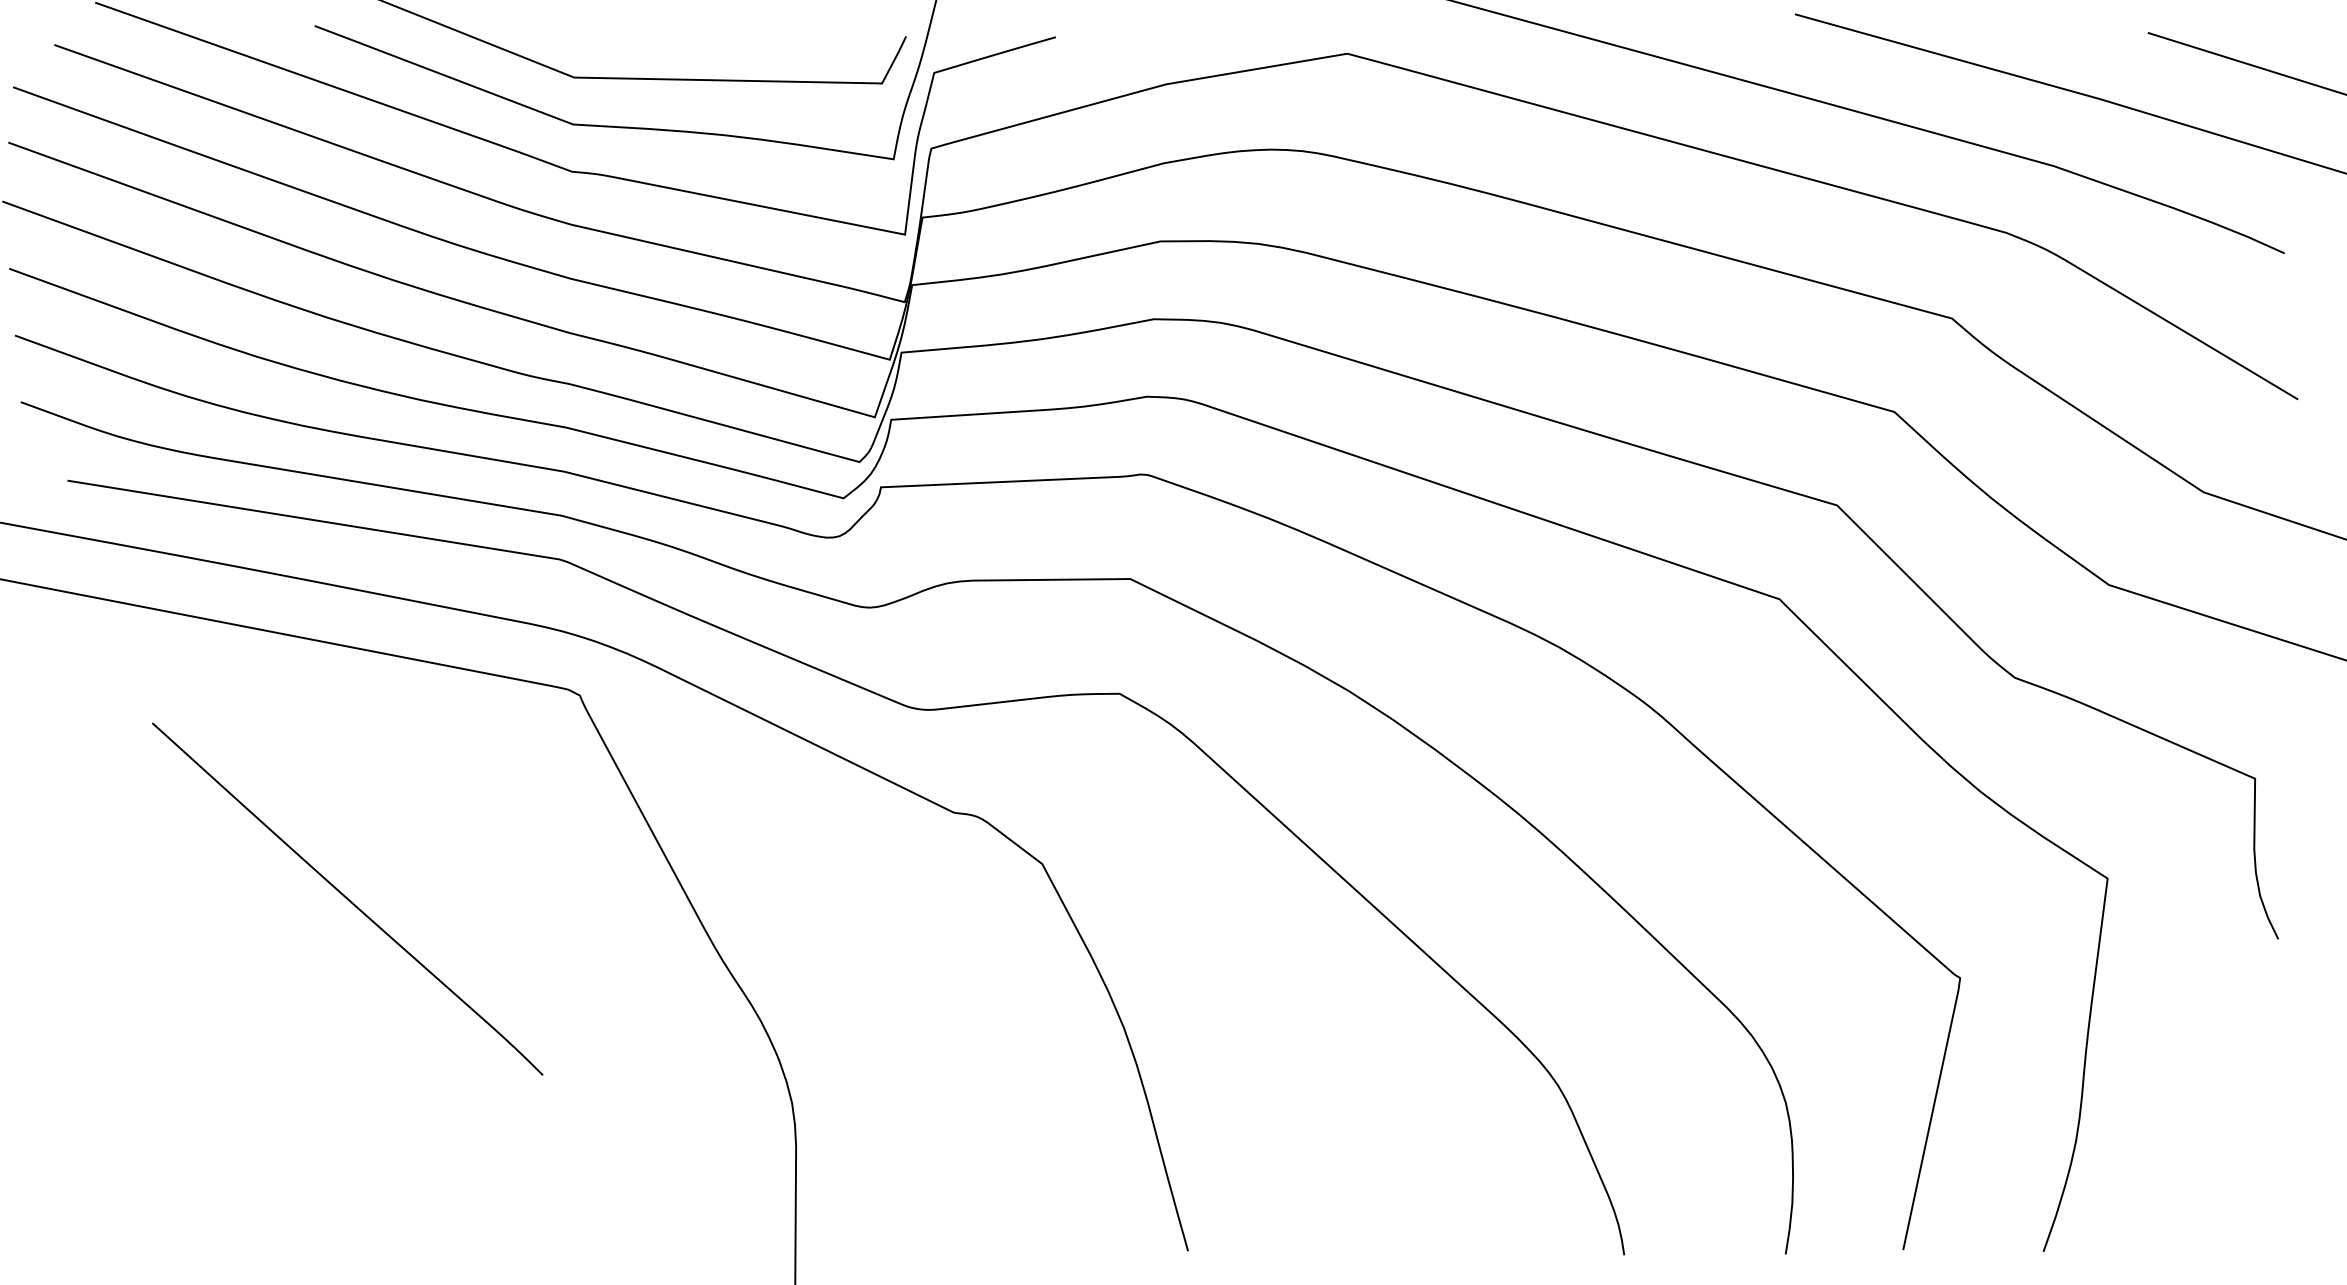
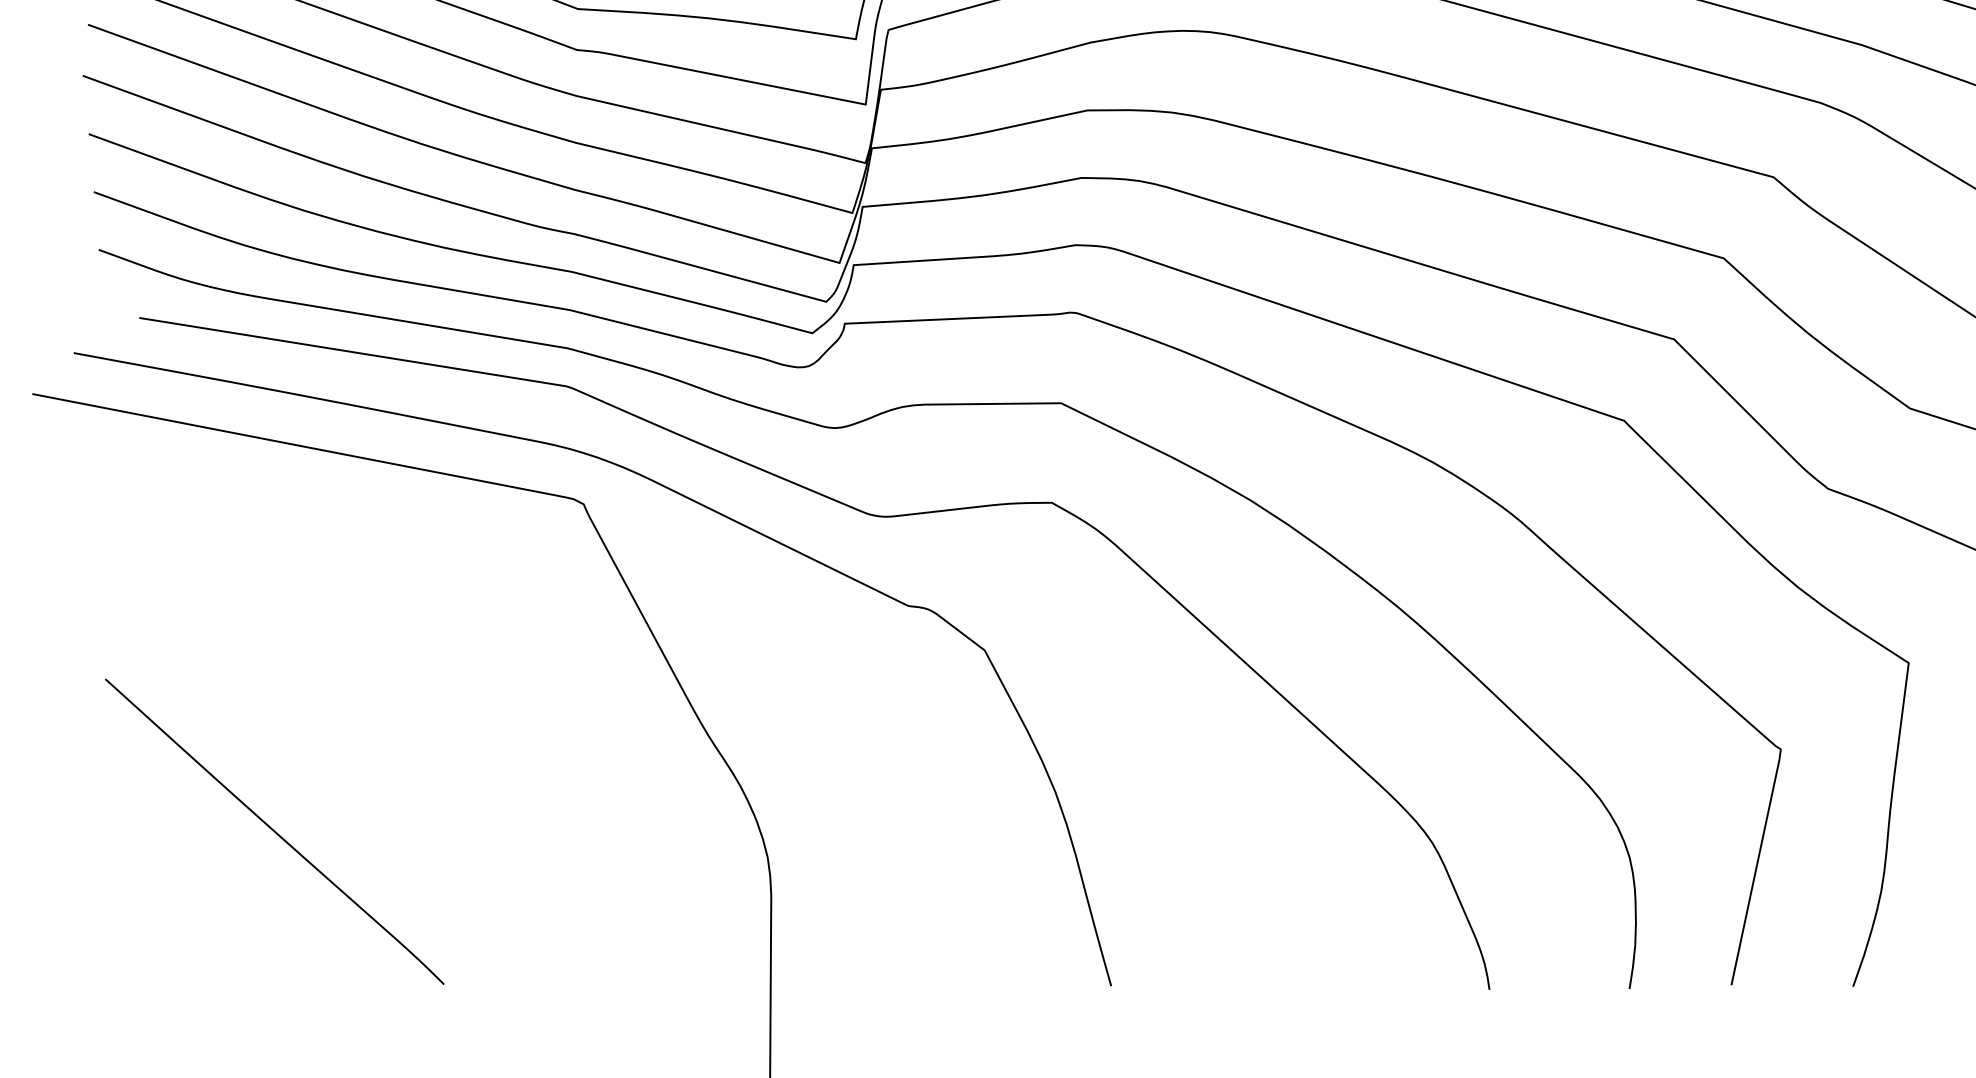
curve: (347, 898) -> (274, 831), moved

